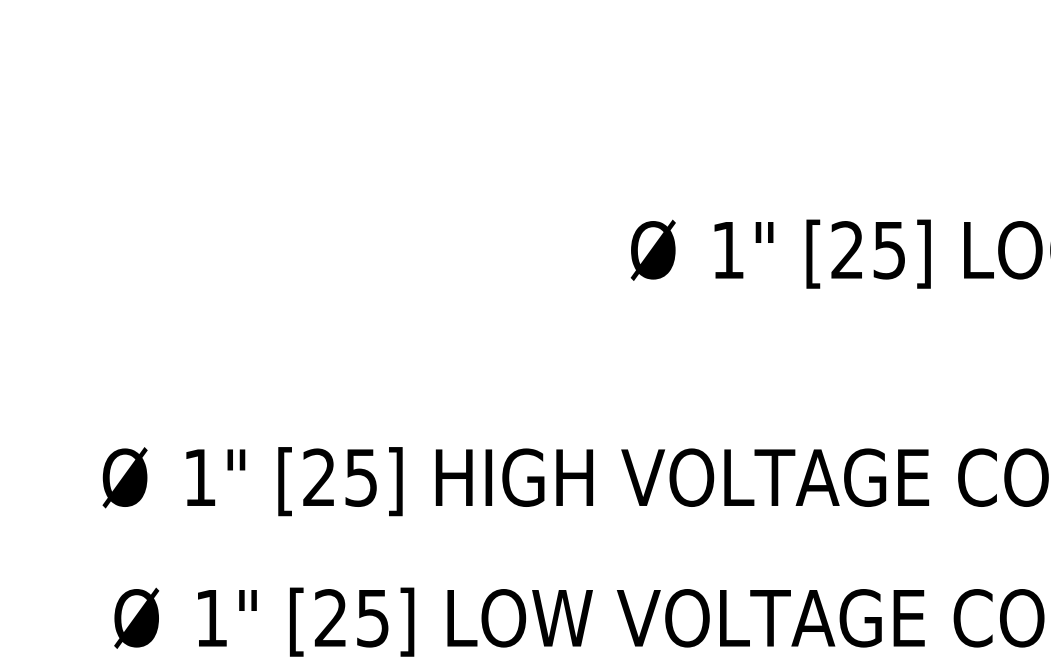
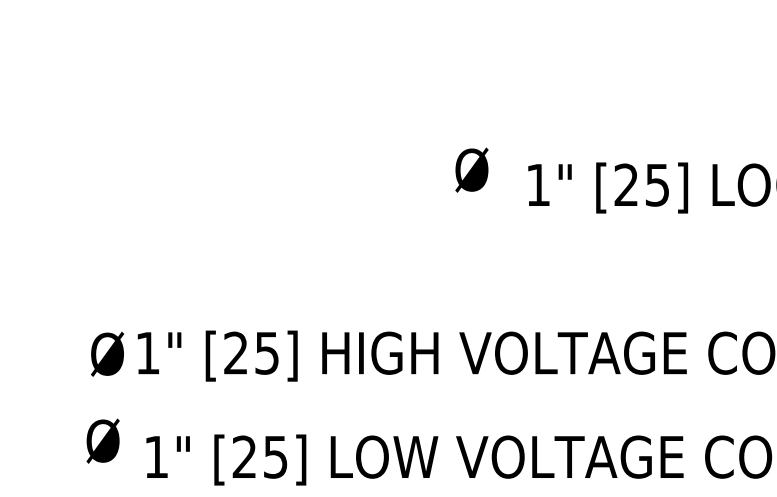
text: (652, 249) -> (471, 169), moved
text: (125, 476) -> (107, 353), moved
text: (135, 617) -> (102, 440), moved

